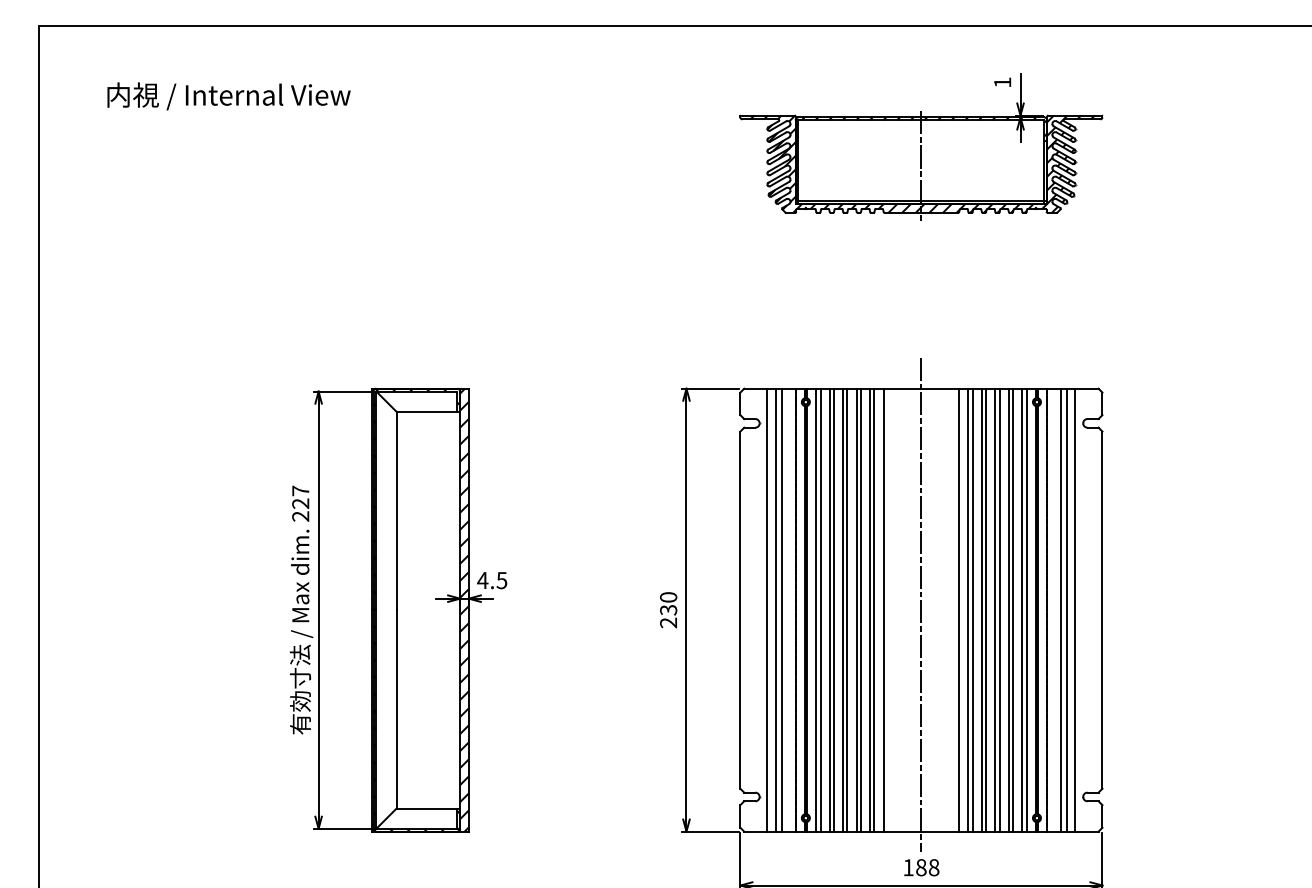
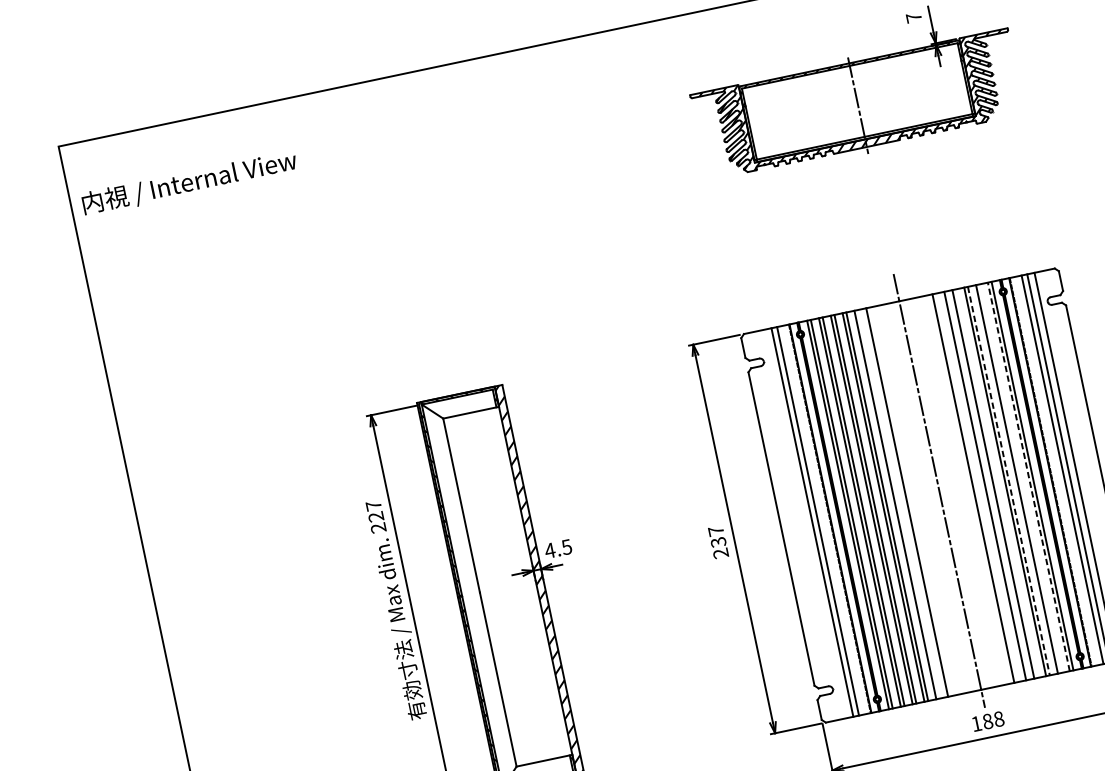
text: (1002, 82) -> (913, 17), 1 -> 7
text: (228, 96) -> (189, 183), moved
text: (668, 597) -> (716, 531), 230 -> 237
line: (767, 609) -> (805, 523), removed
line: (874, 609) -> (899, 503), removed
line: (968, 609) -> (981, 486), removed
line: (986, 609) -> (997, 482), removed
line: (1013, 609) -> (1020, 477), removed
line: (1022, 609) -> (1028, 476), solid -> dashed
line: (999, 610) -> (1008, 481), solid -> dashed

